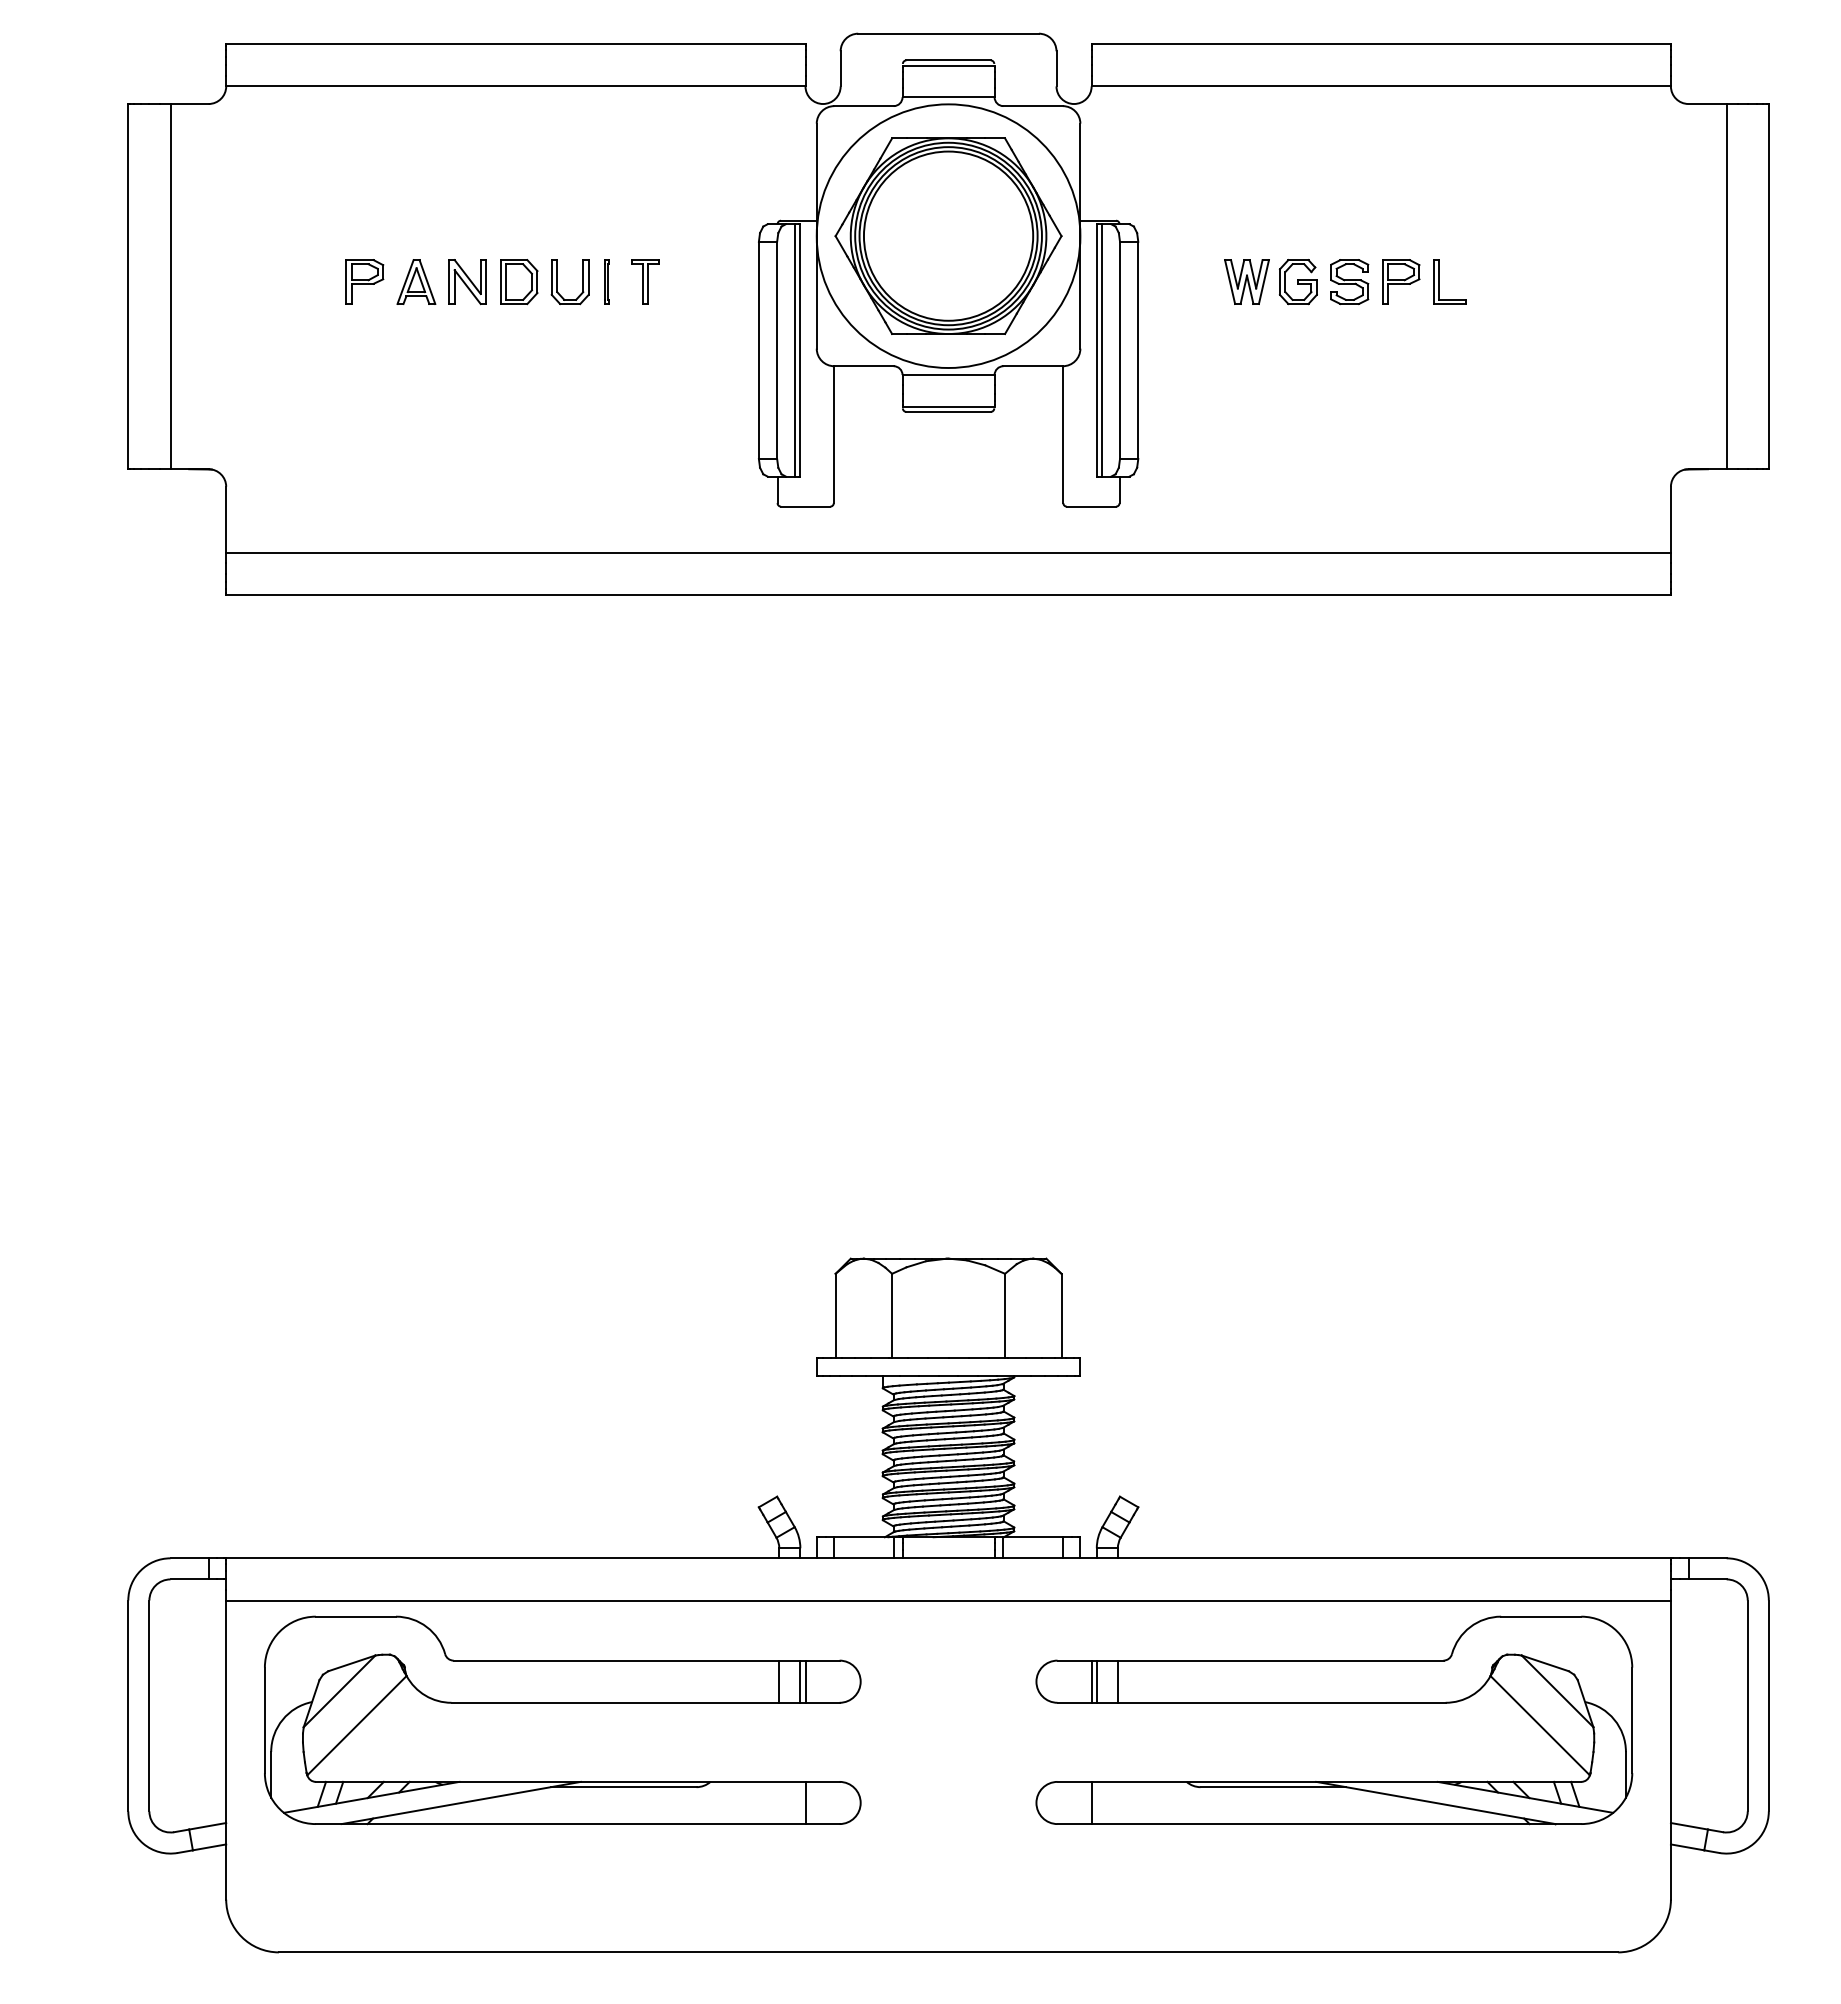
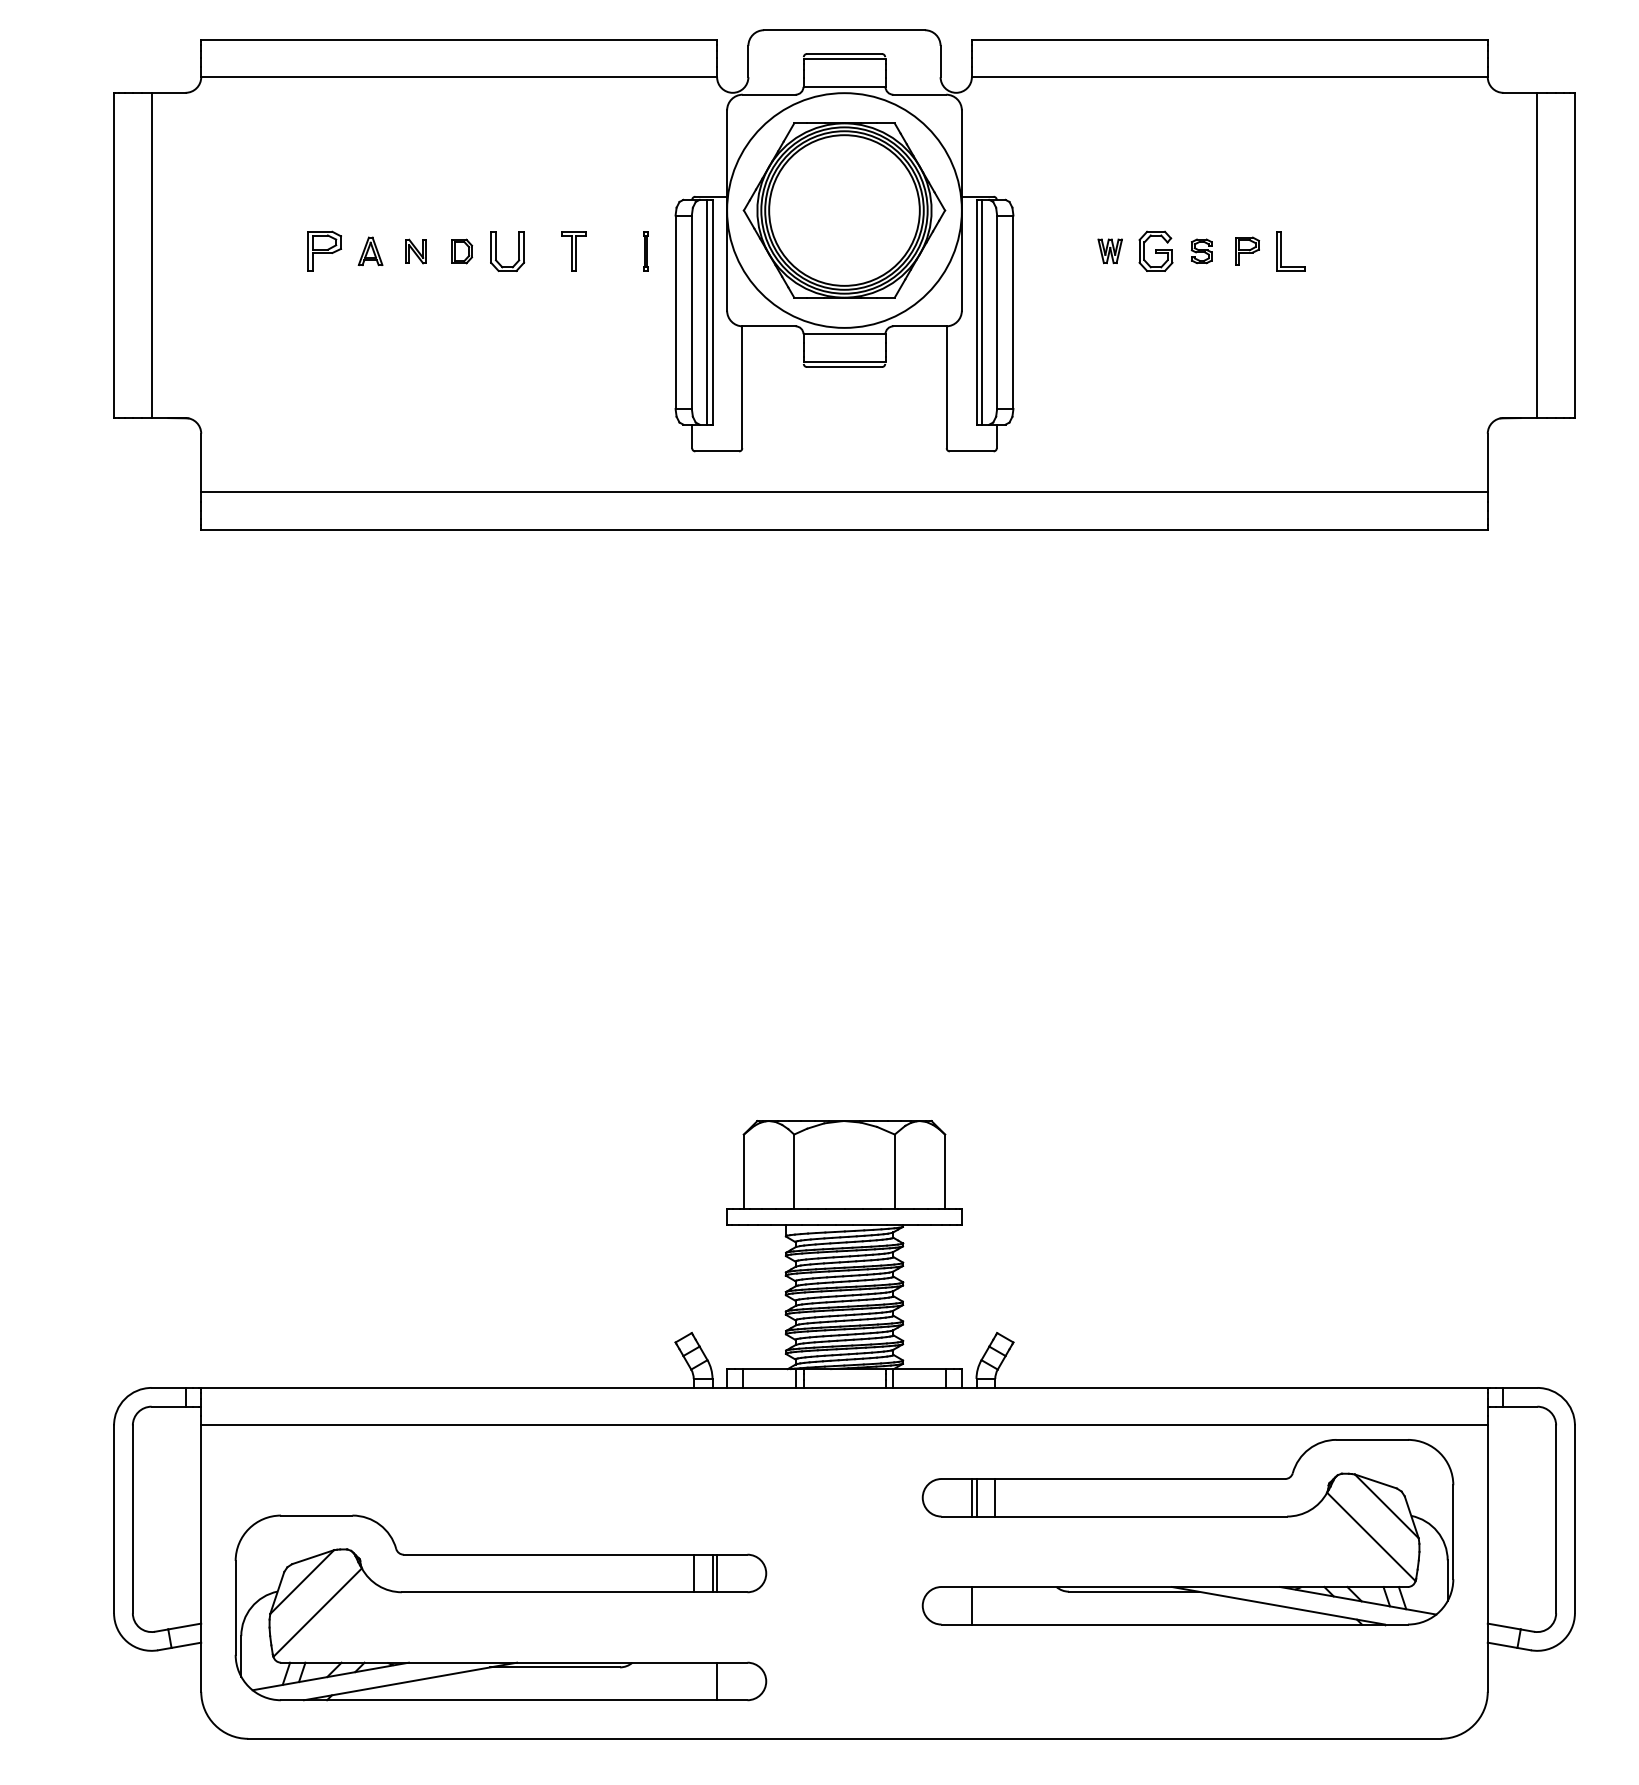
part: (416, 281) -> (370, 250), size x0.7
part: (606, 281) -> (645, 250), moved
part: (1246, 281) -> (1109, 250), size x0.6
part: (1349, 281) -> (1201, 250), size x0.6
part: (1401, 281) -> (1247, 250), size x0.7
part: (467, 282) -> (416, 251), size x0.6
part: (519, 282) -> (462, 251), size x0.6
part: (562, 1703) -> (500, 1592), moved

